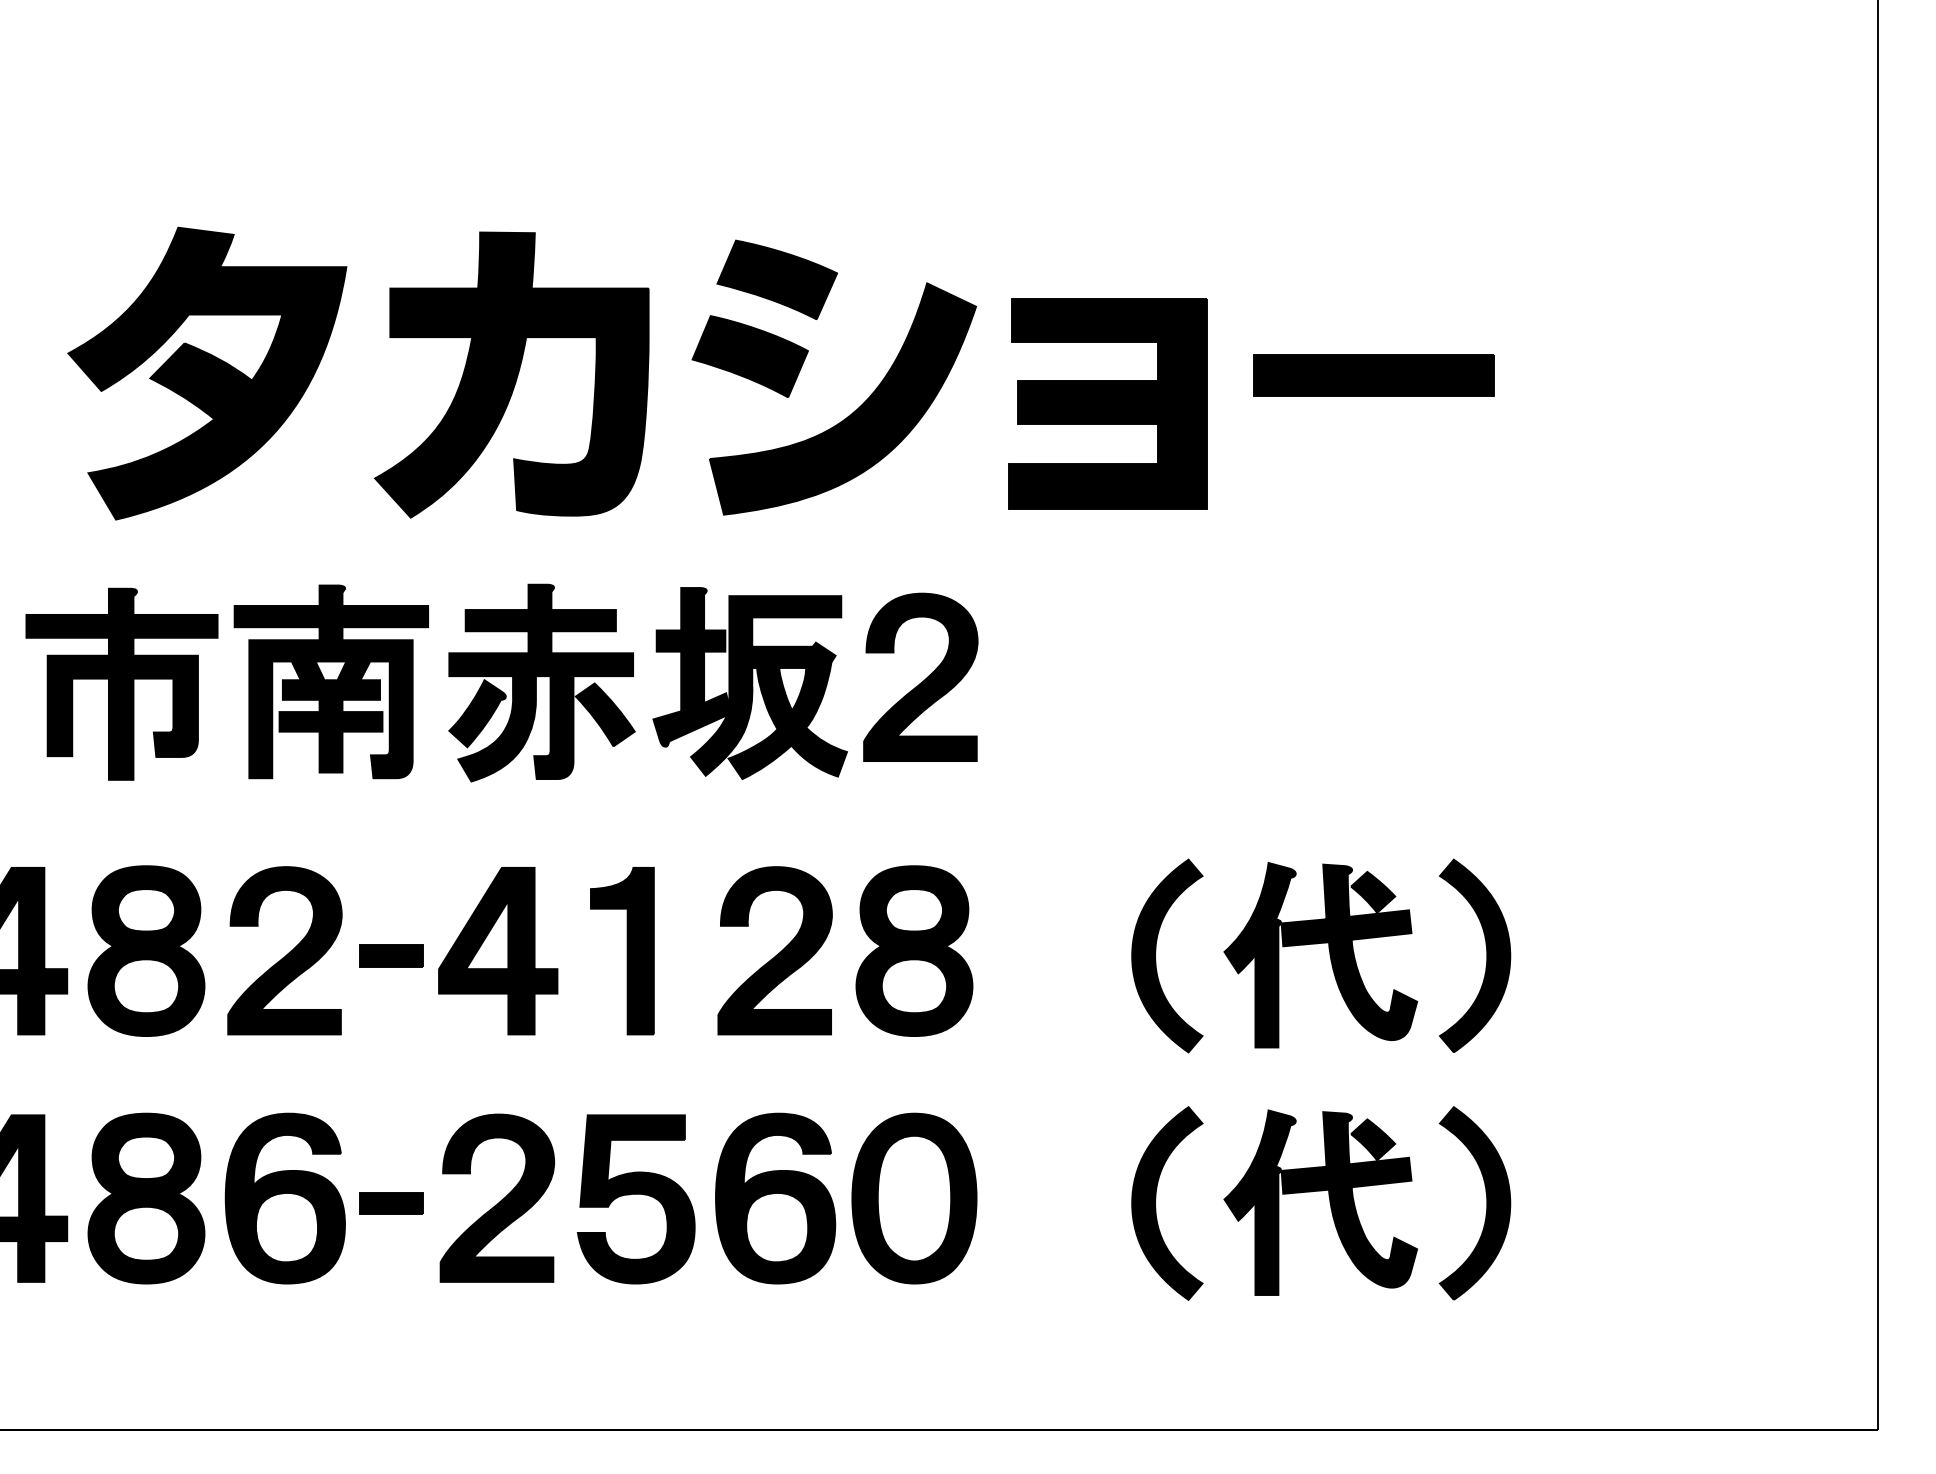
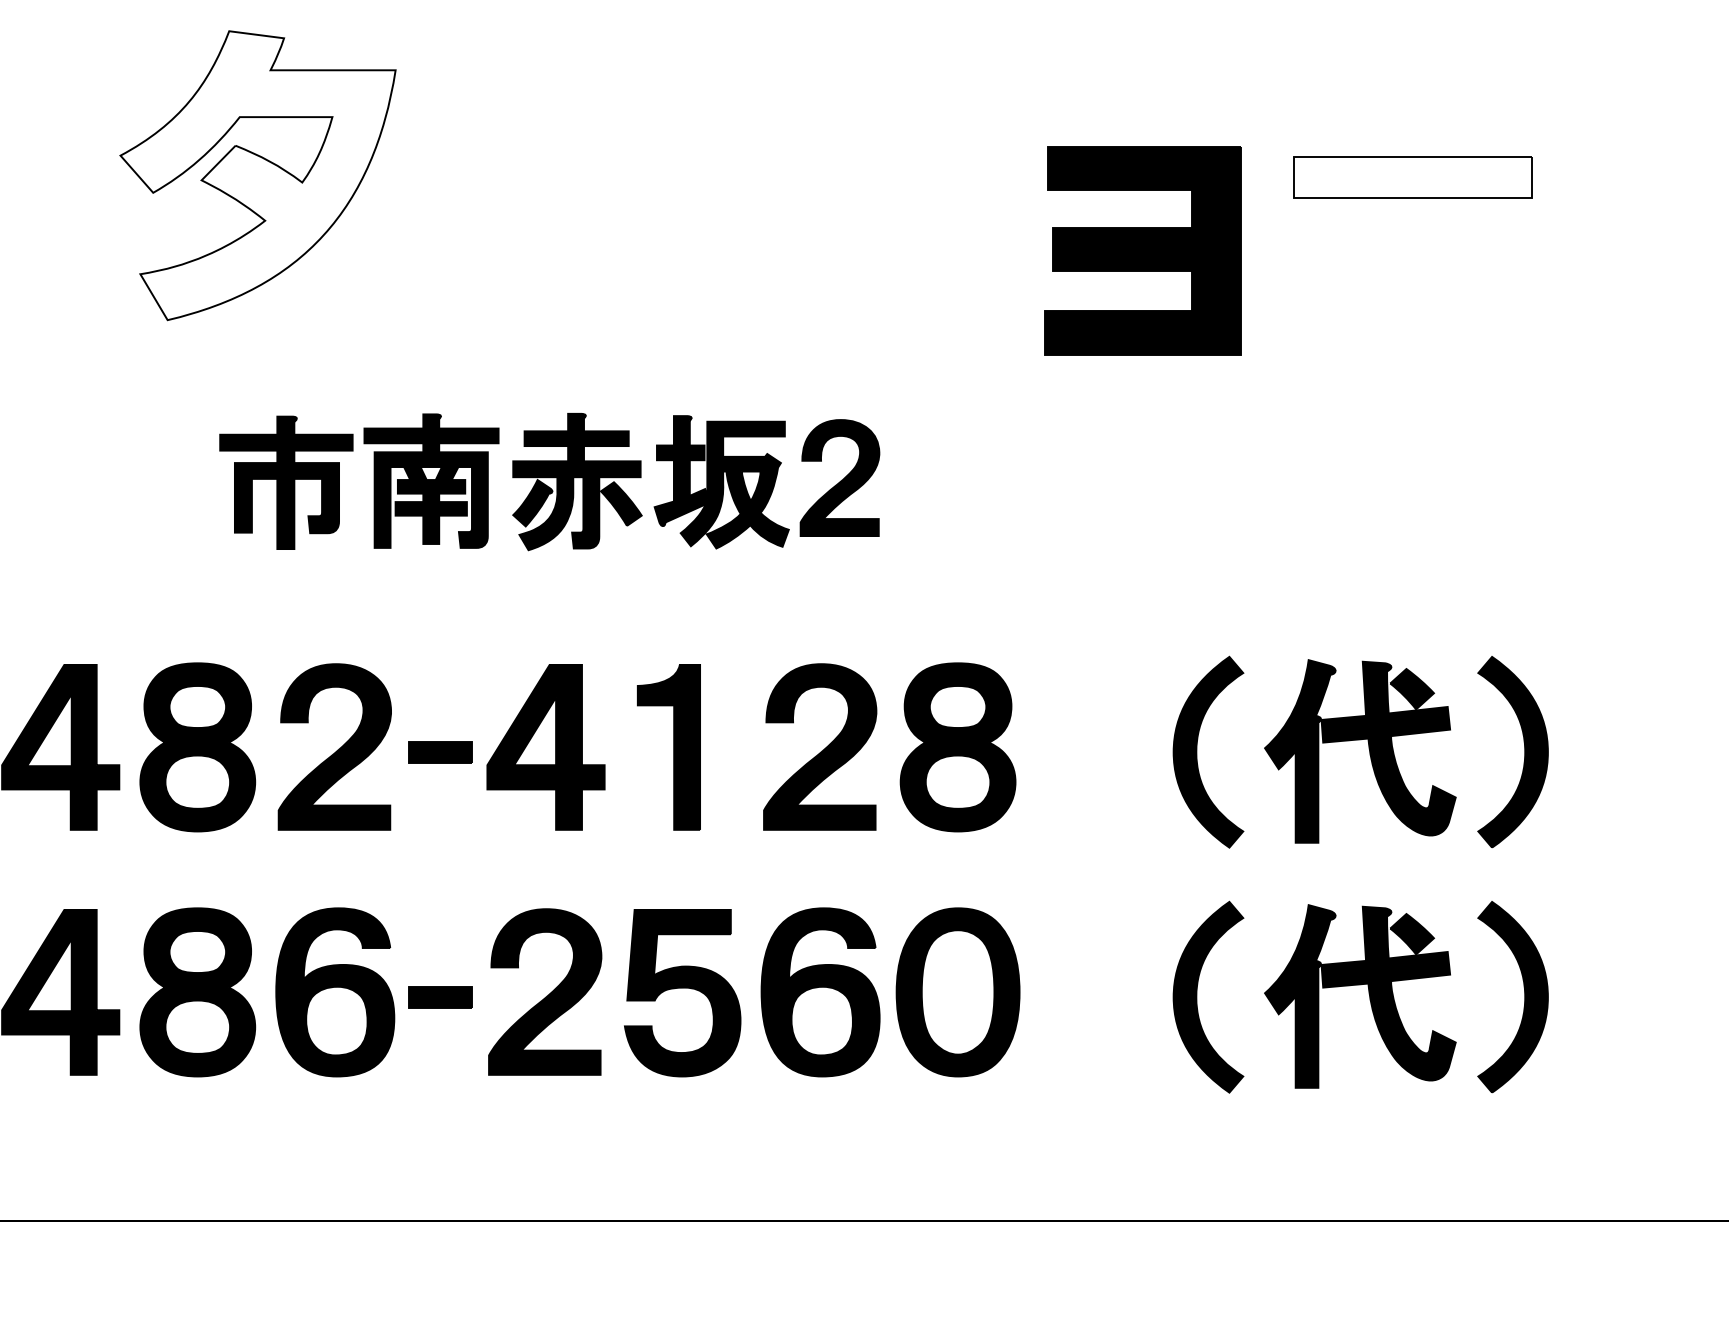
part: (804, 362) -> (849, 164), removed
fill: (207, 373) -> (258, 175), removed
part: (511, 374) -> (559, 176), removed
fill: (1373, 375) -> (1412, 177), removed
part: (1107, 403) -> (1142, 250), moved
part: (501, 682) -> (549, 481), size x0.7

